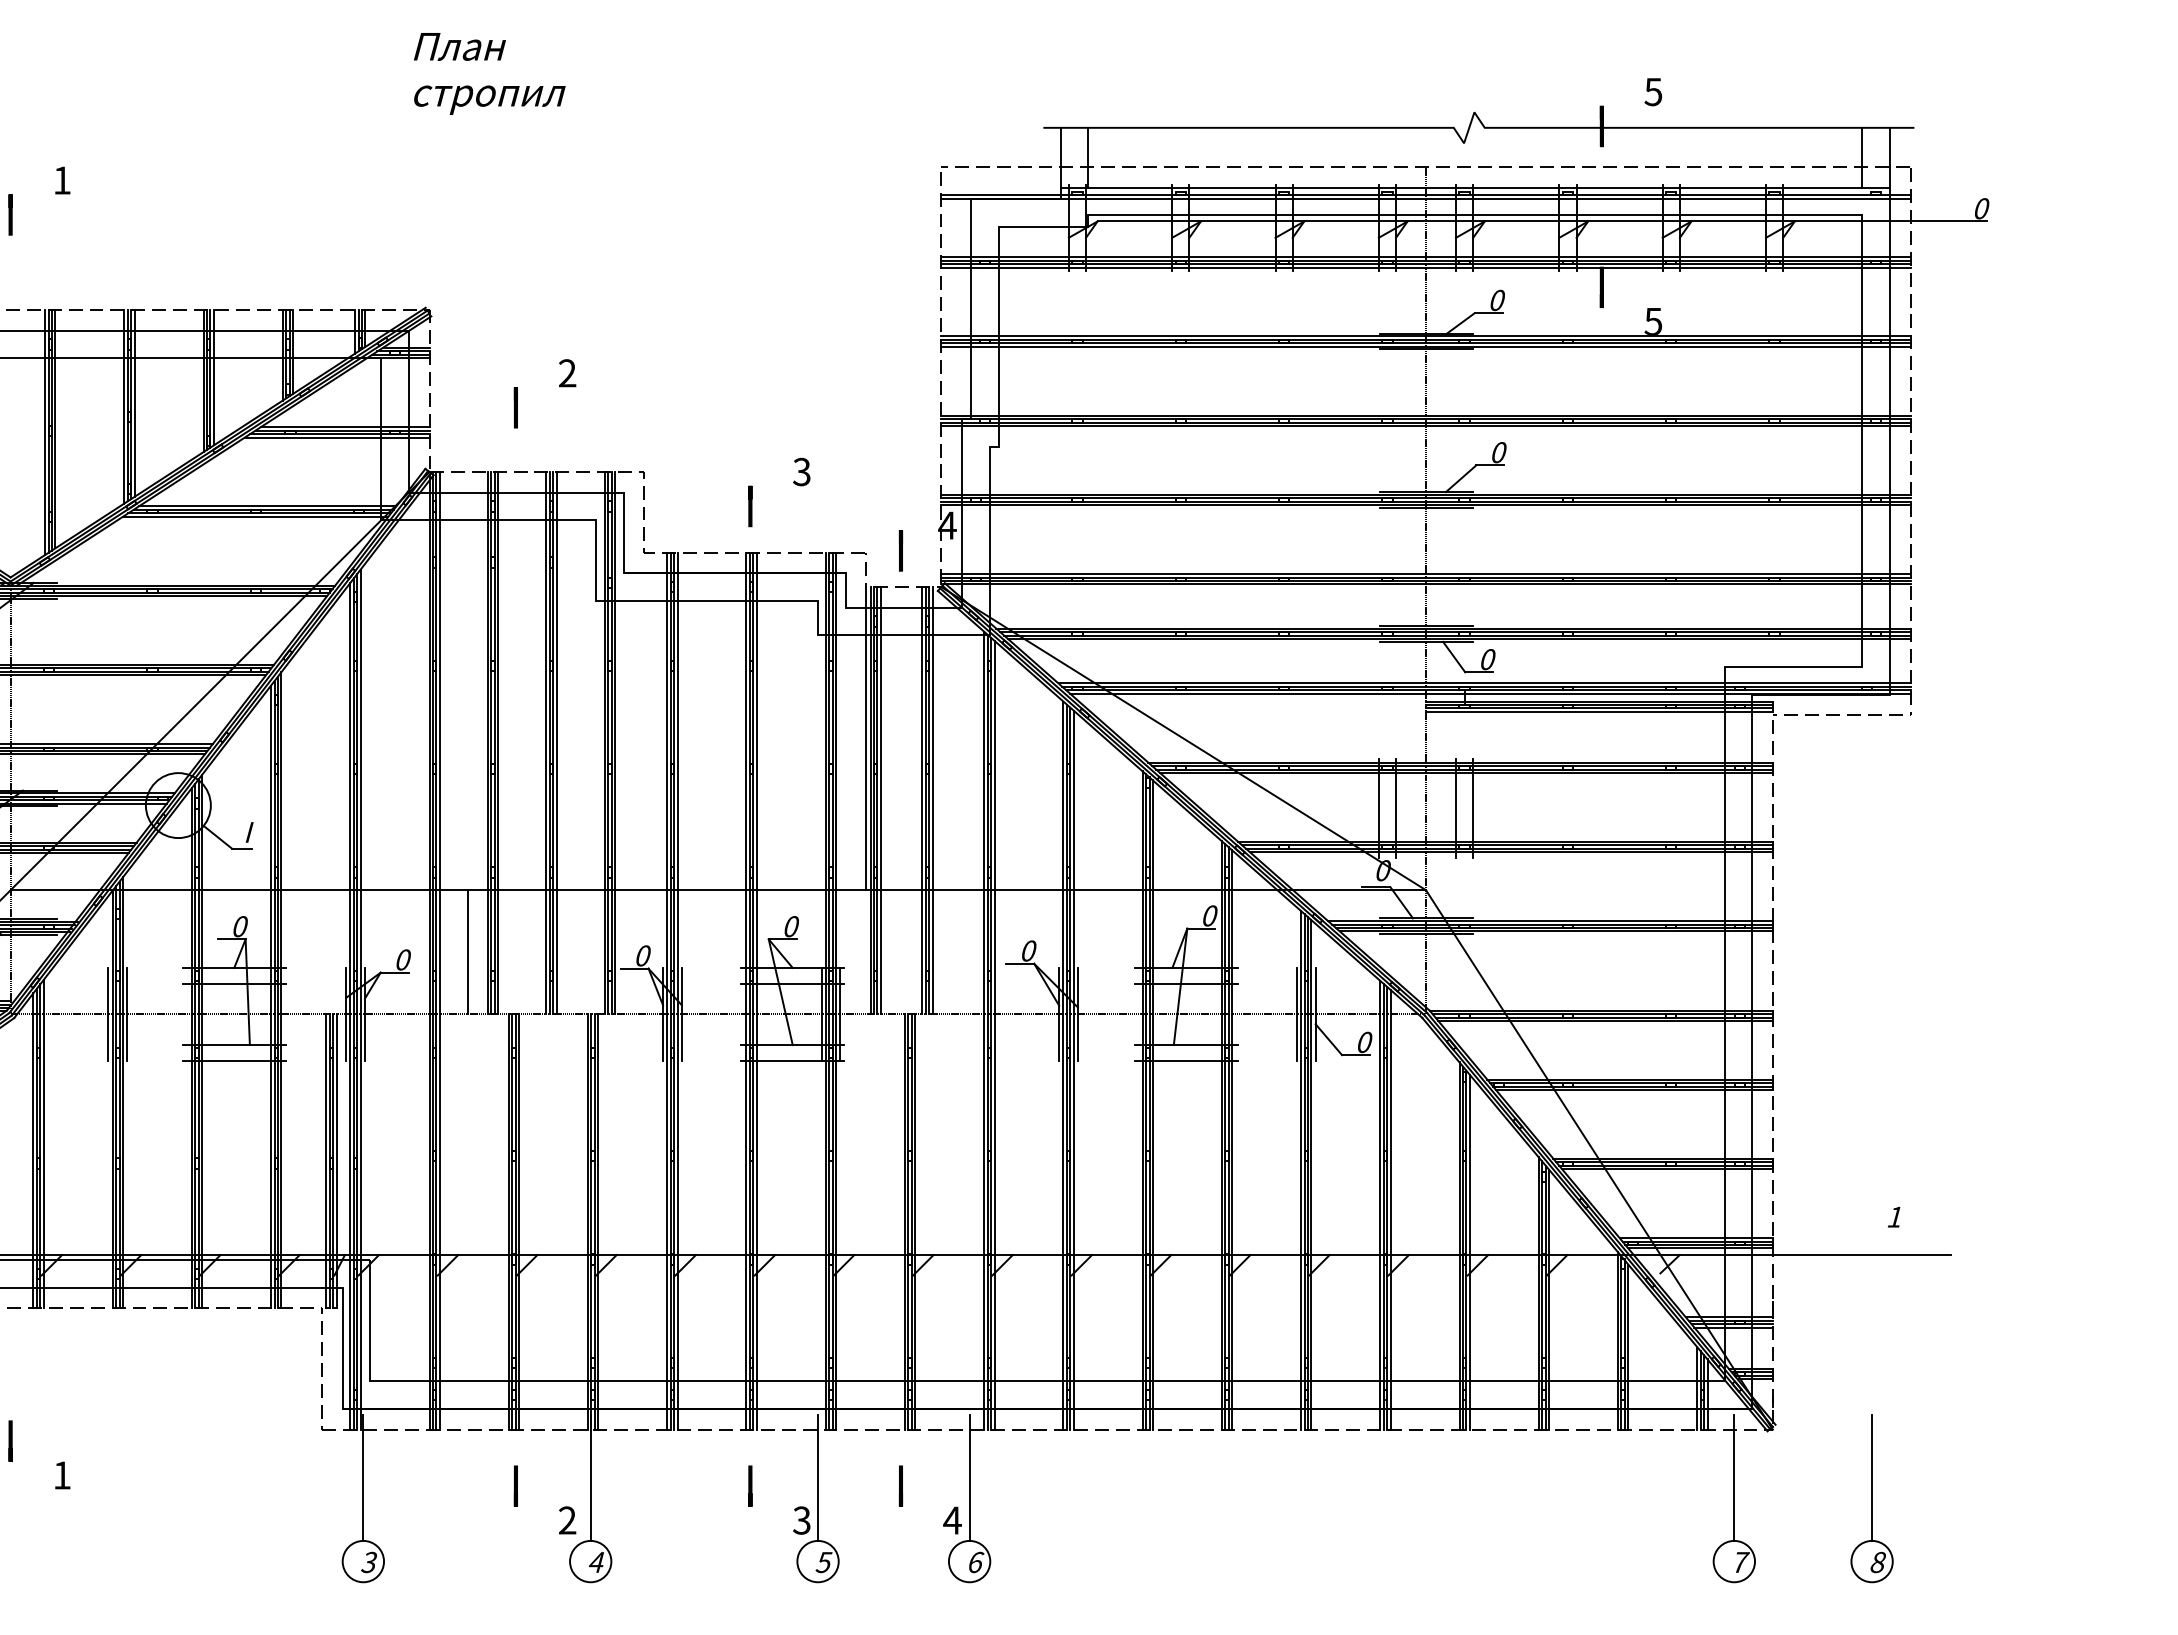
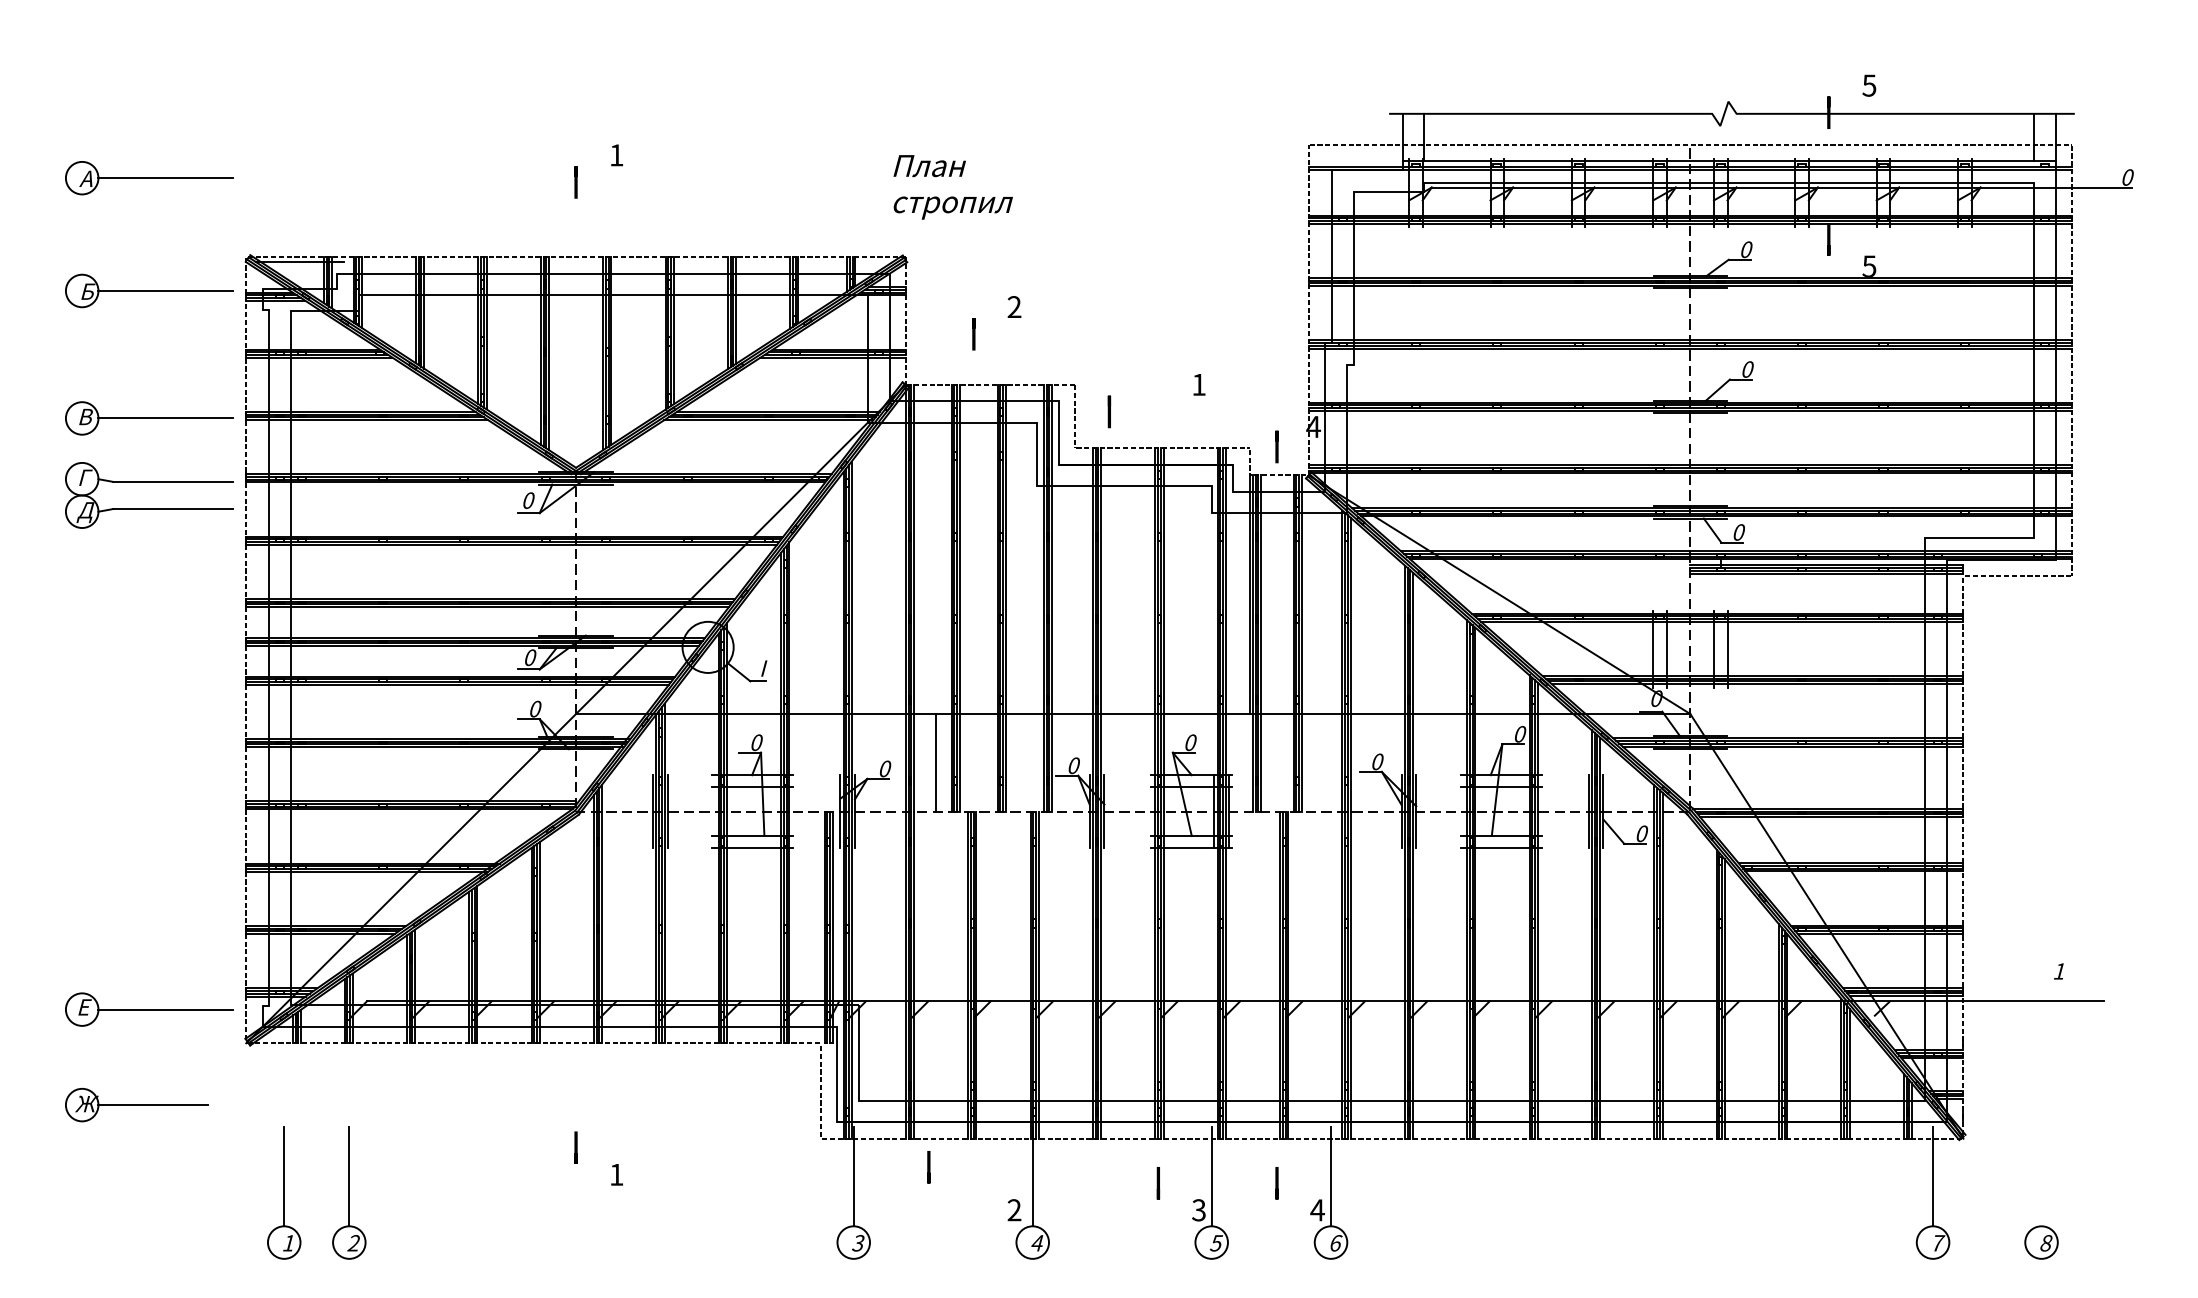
text: (488, 74) -> (952, 187), moved
text: (801, 471) -> (1198, 384), 3 -> 1
line: (750, 505) -> (1109, 411), moved
line: (1872, 1477) -> (2041, 1176), removed
line: (515, 1486) -> (928, 1167), moved

